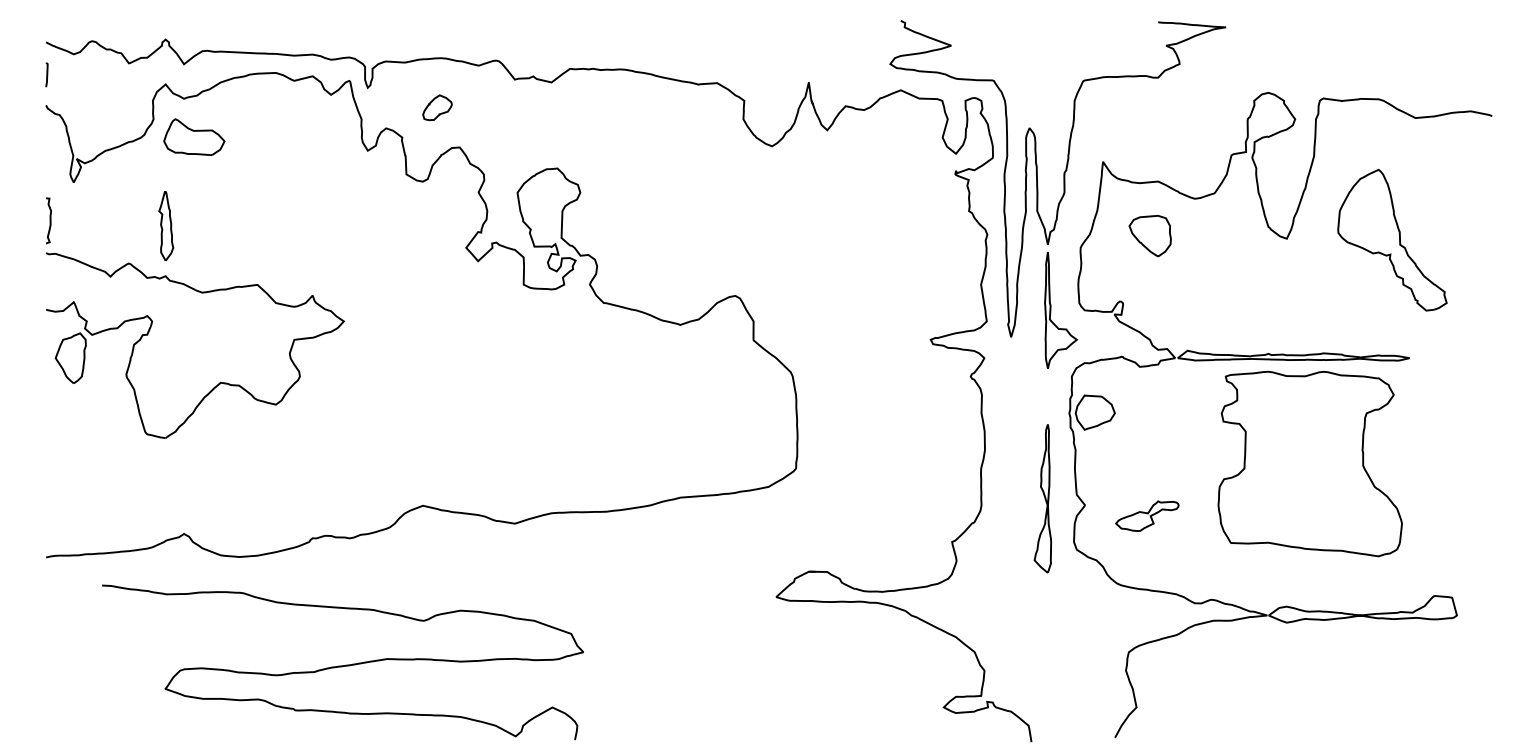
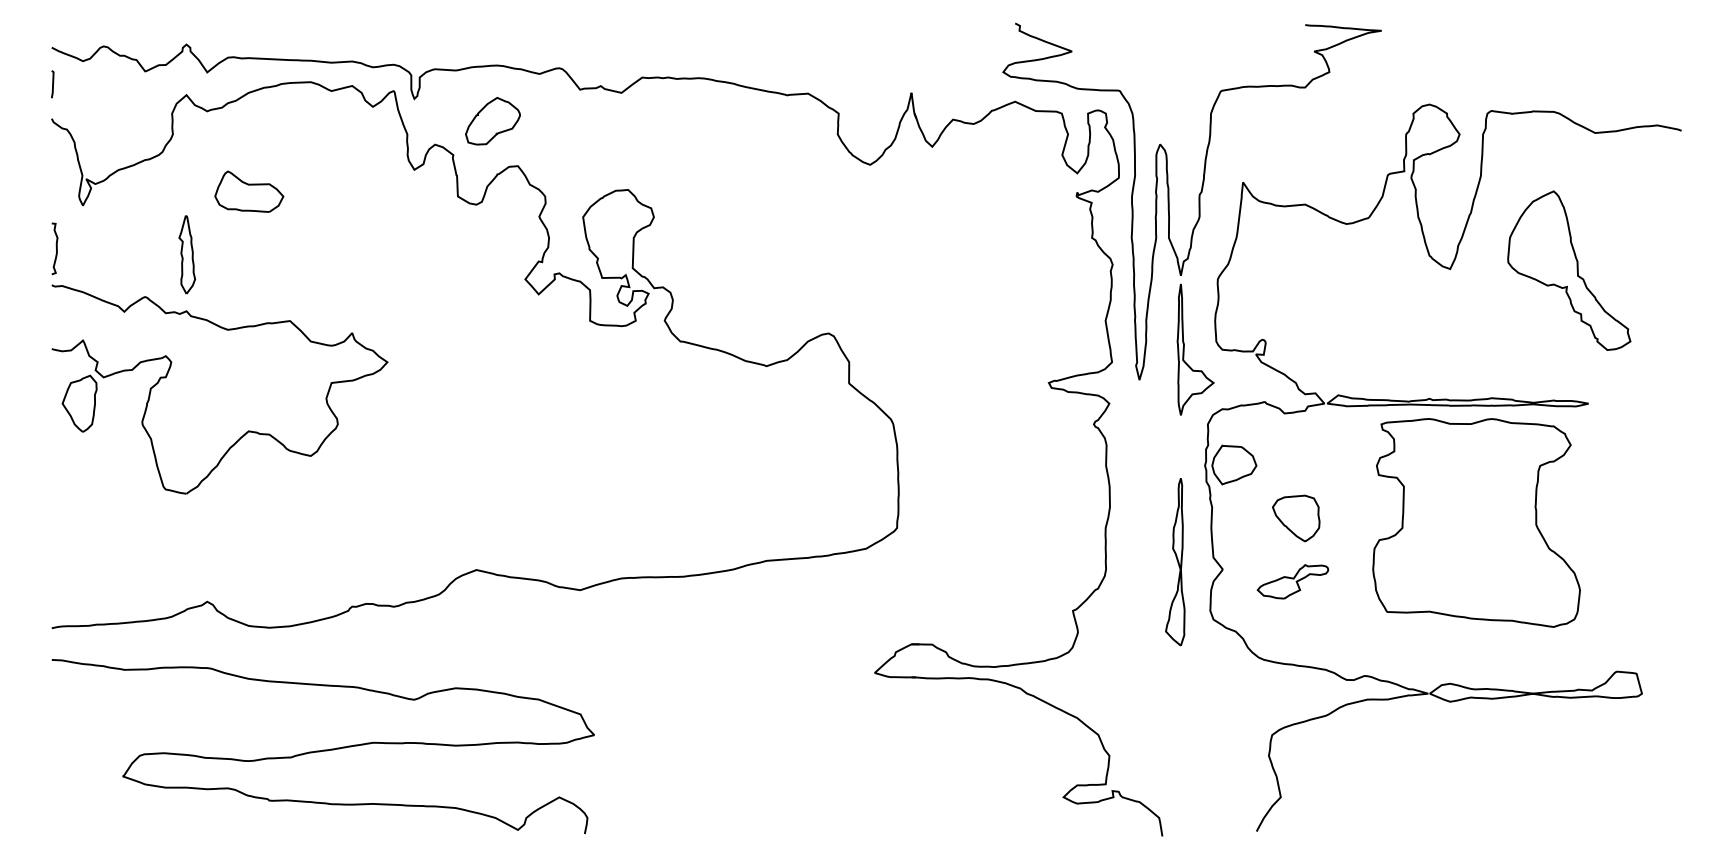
part: (437, 107) -> (492, 121), size x1.67
part: (194, 136) -> (249, 190), moved
part: (1149, 236) -> (1295, 518), moved
curve: (342, 665) -> (322, 750), moved

